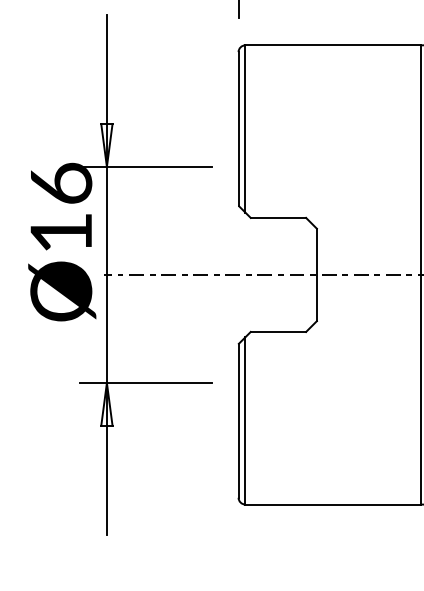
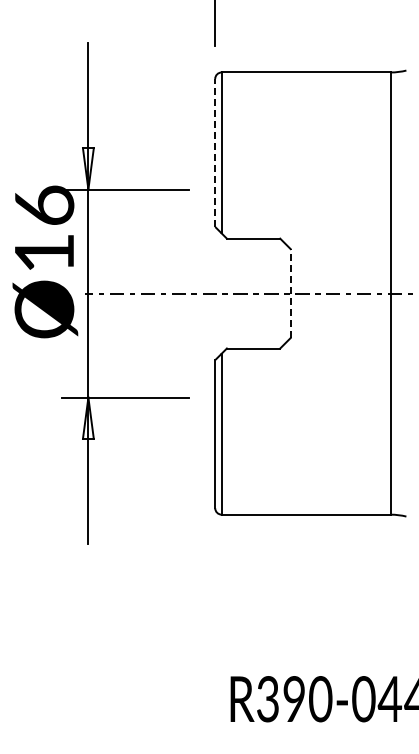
line: (238, 128) -> (215, 152), solid -> dashed
line: (316, 274) -> (290, 293), solid -> dashed

